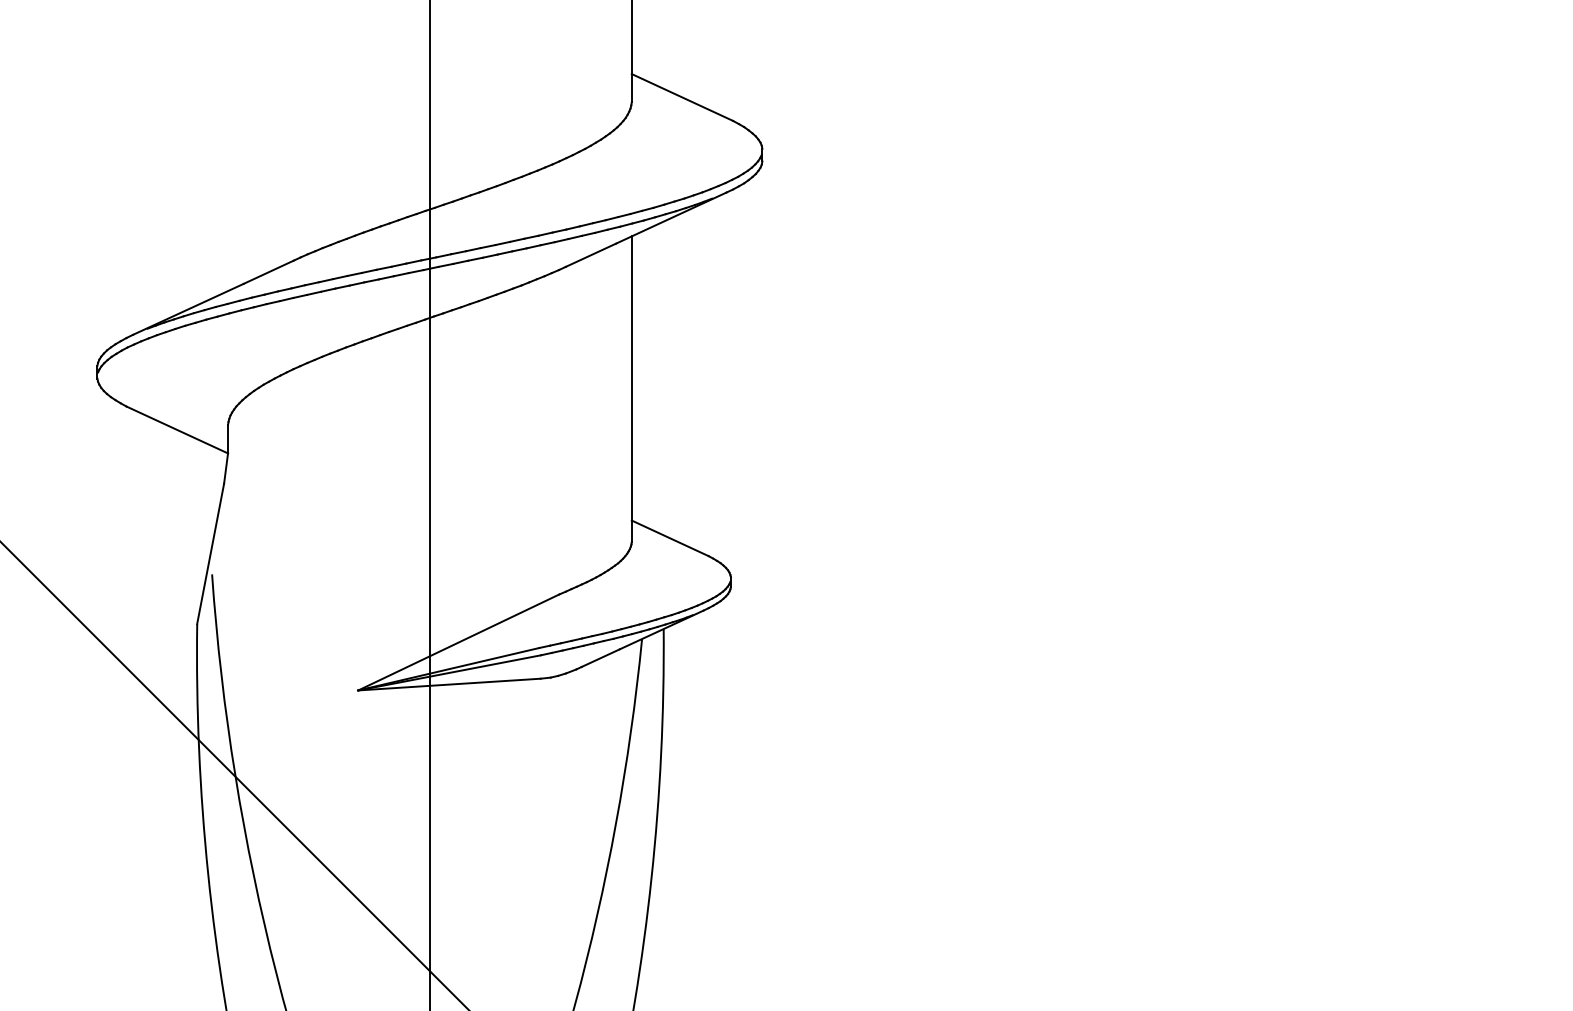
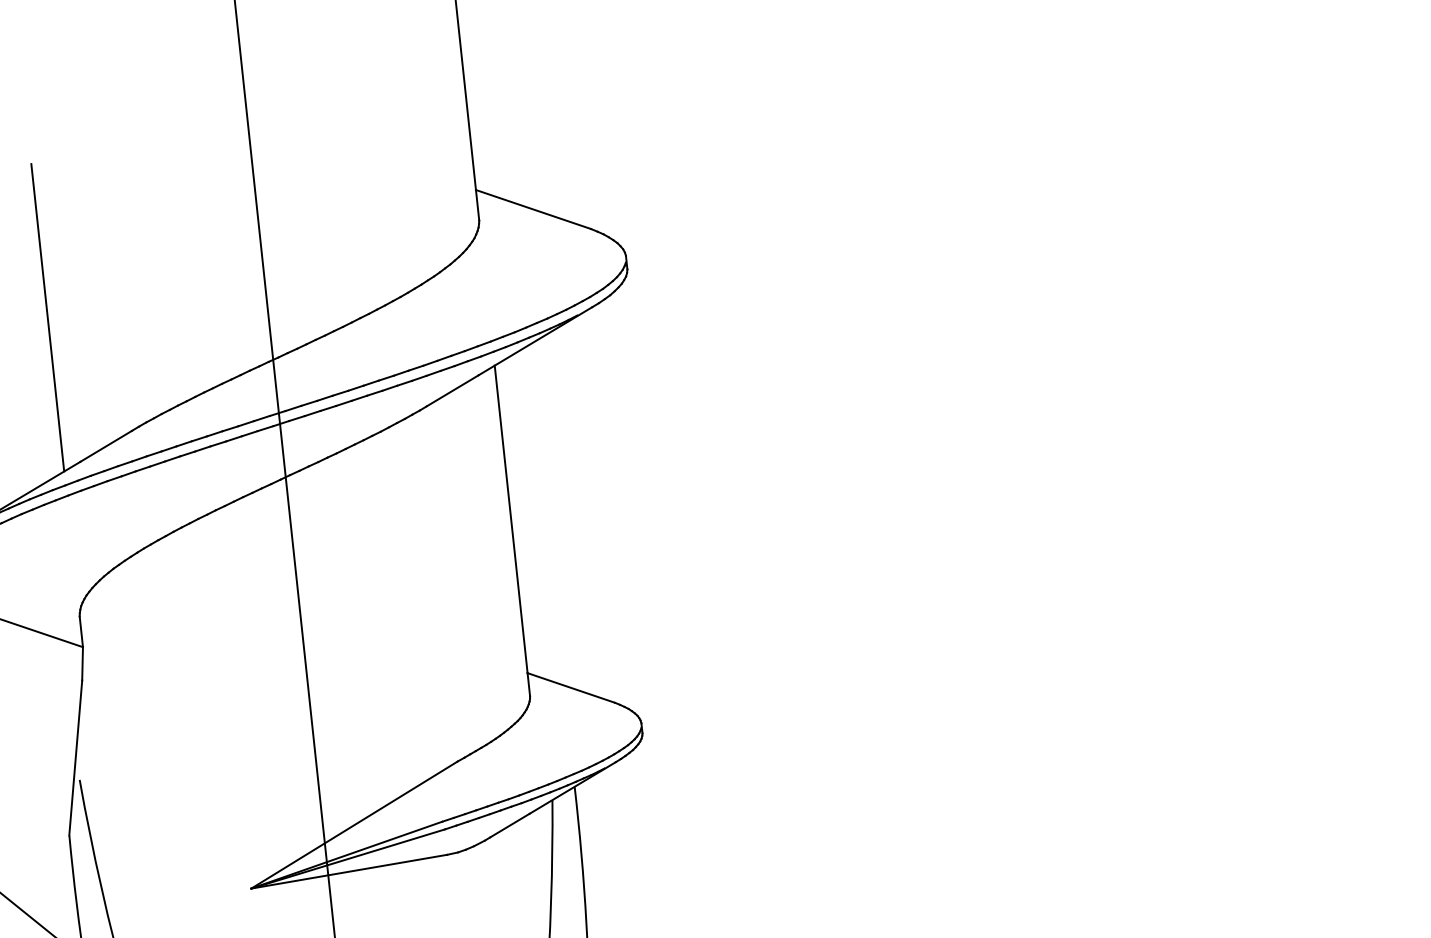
line: (228, 148) -> (48, 317), added

